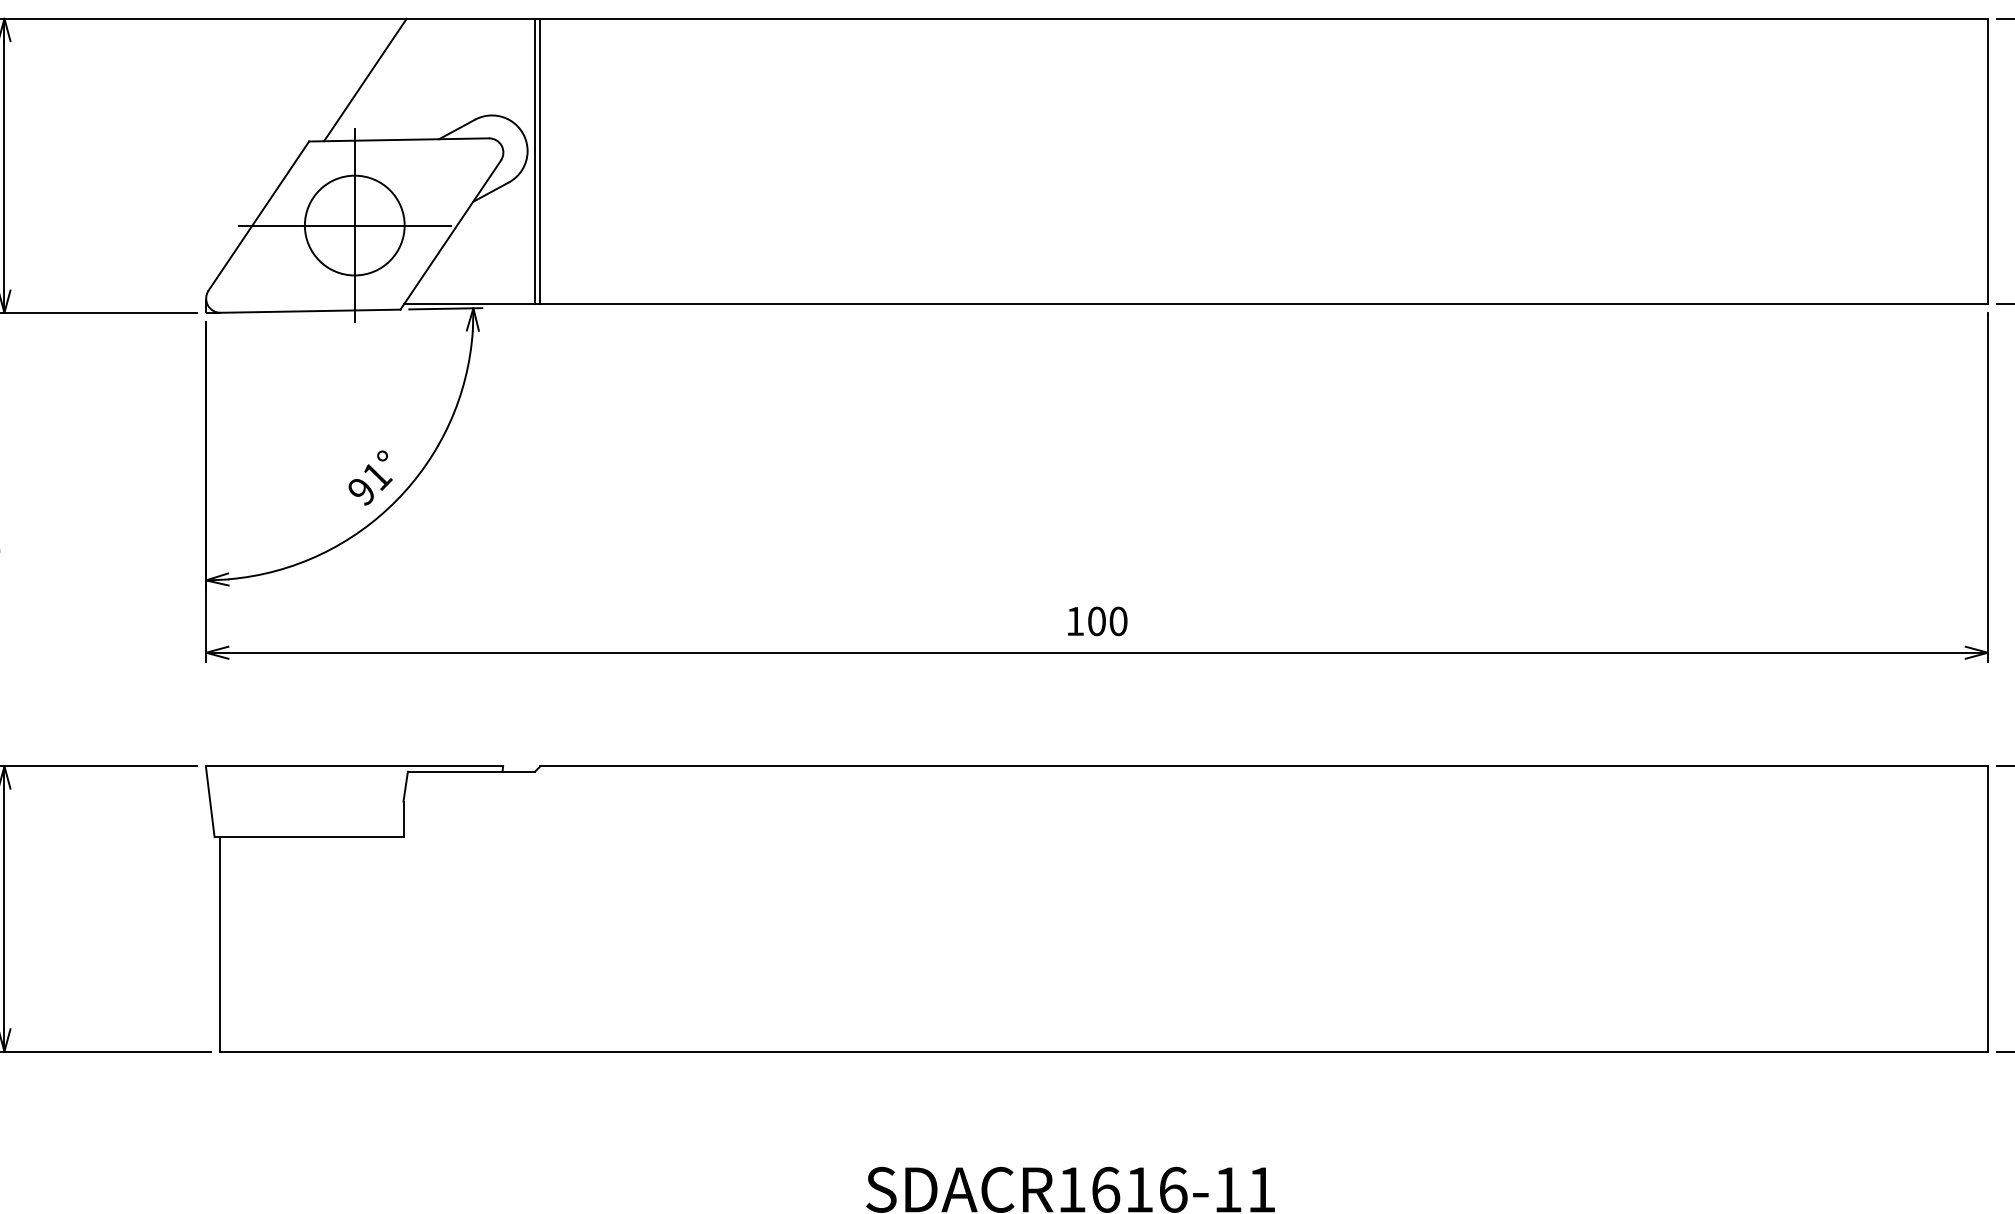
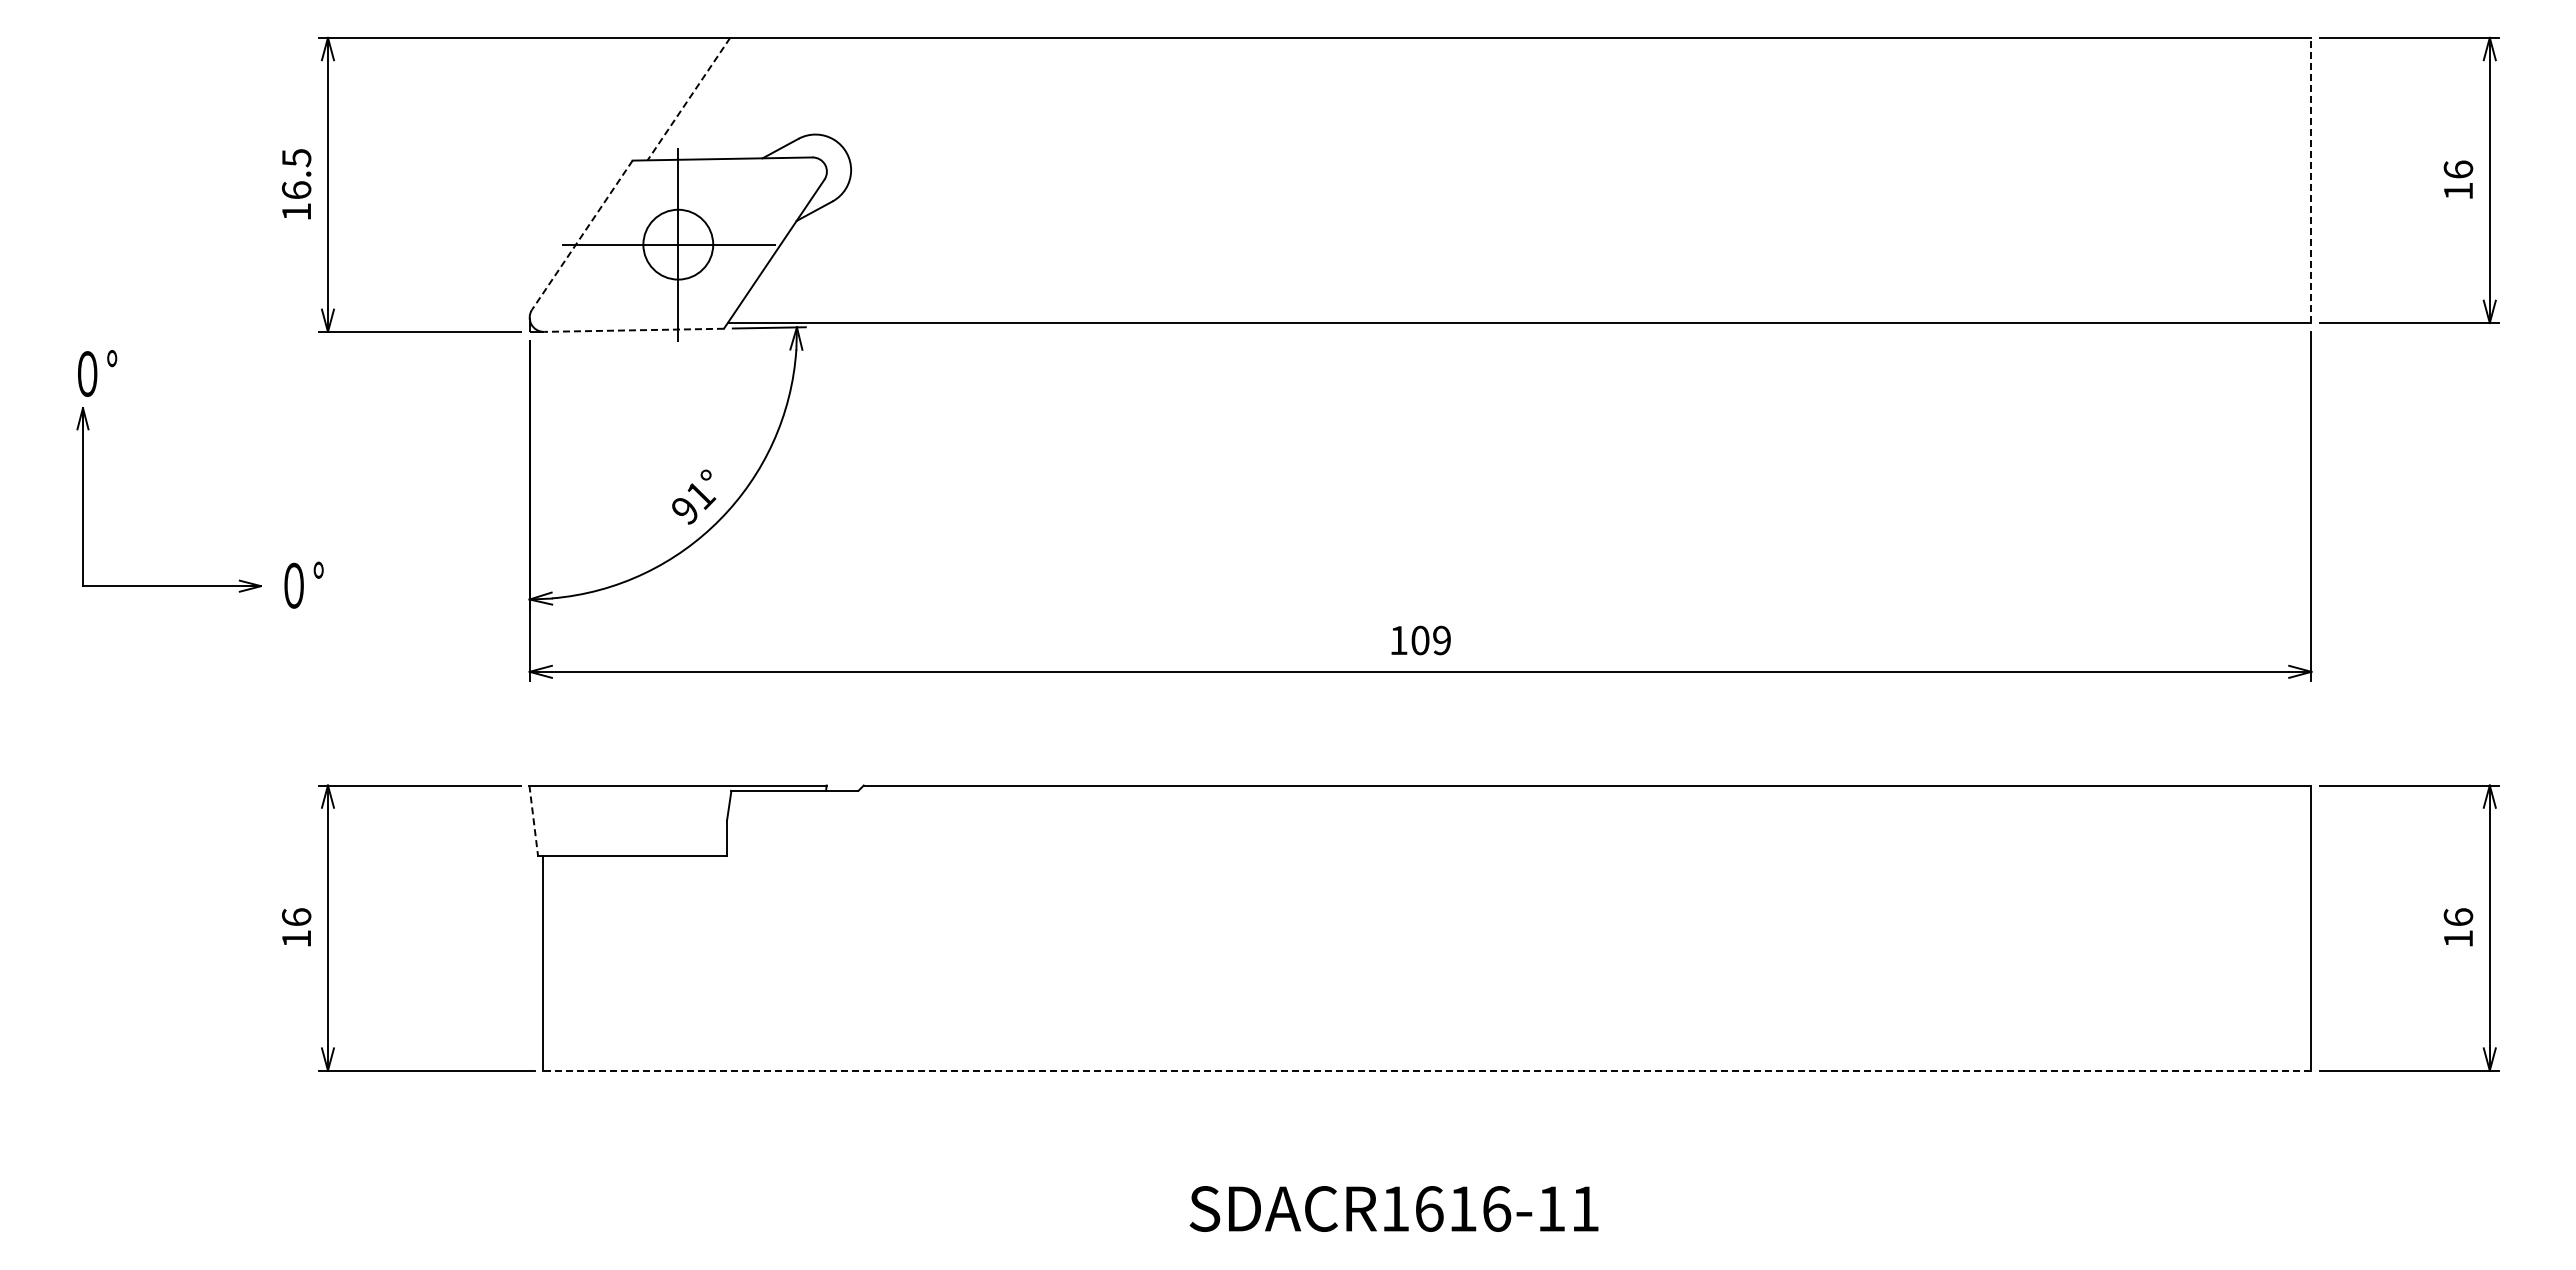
line: (364, 80) -> (688, 99), solid -> dashed
line: (534, 160) -> (858, 179), removed
line: (539, 160) -> (863, 179), removed
line: (1987, 161) -> (2311, 180), solid -> dashed
line: (258, 216) -> (582, 235), solid -> dashed
circle: (354, 225) -> (678, 244), size x0.7
line: (310, 311) -> (634, 330), solid -> dashed
text: (1117, 621) -> (1441, 640), 100 -> 109
line: (209, 801) -> (533, 820), solid -> dashed
line: (1102, 1051) -> (1426, 1070), solid -> dashed

